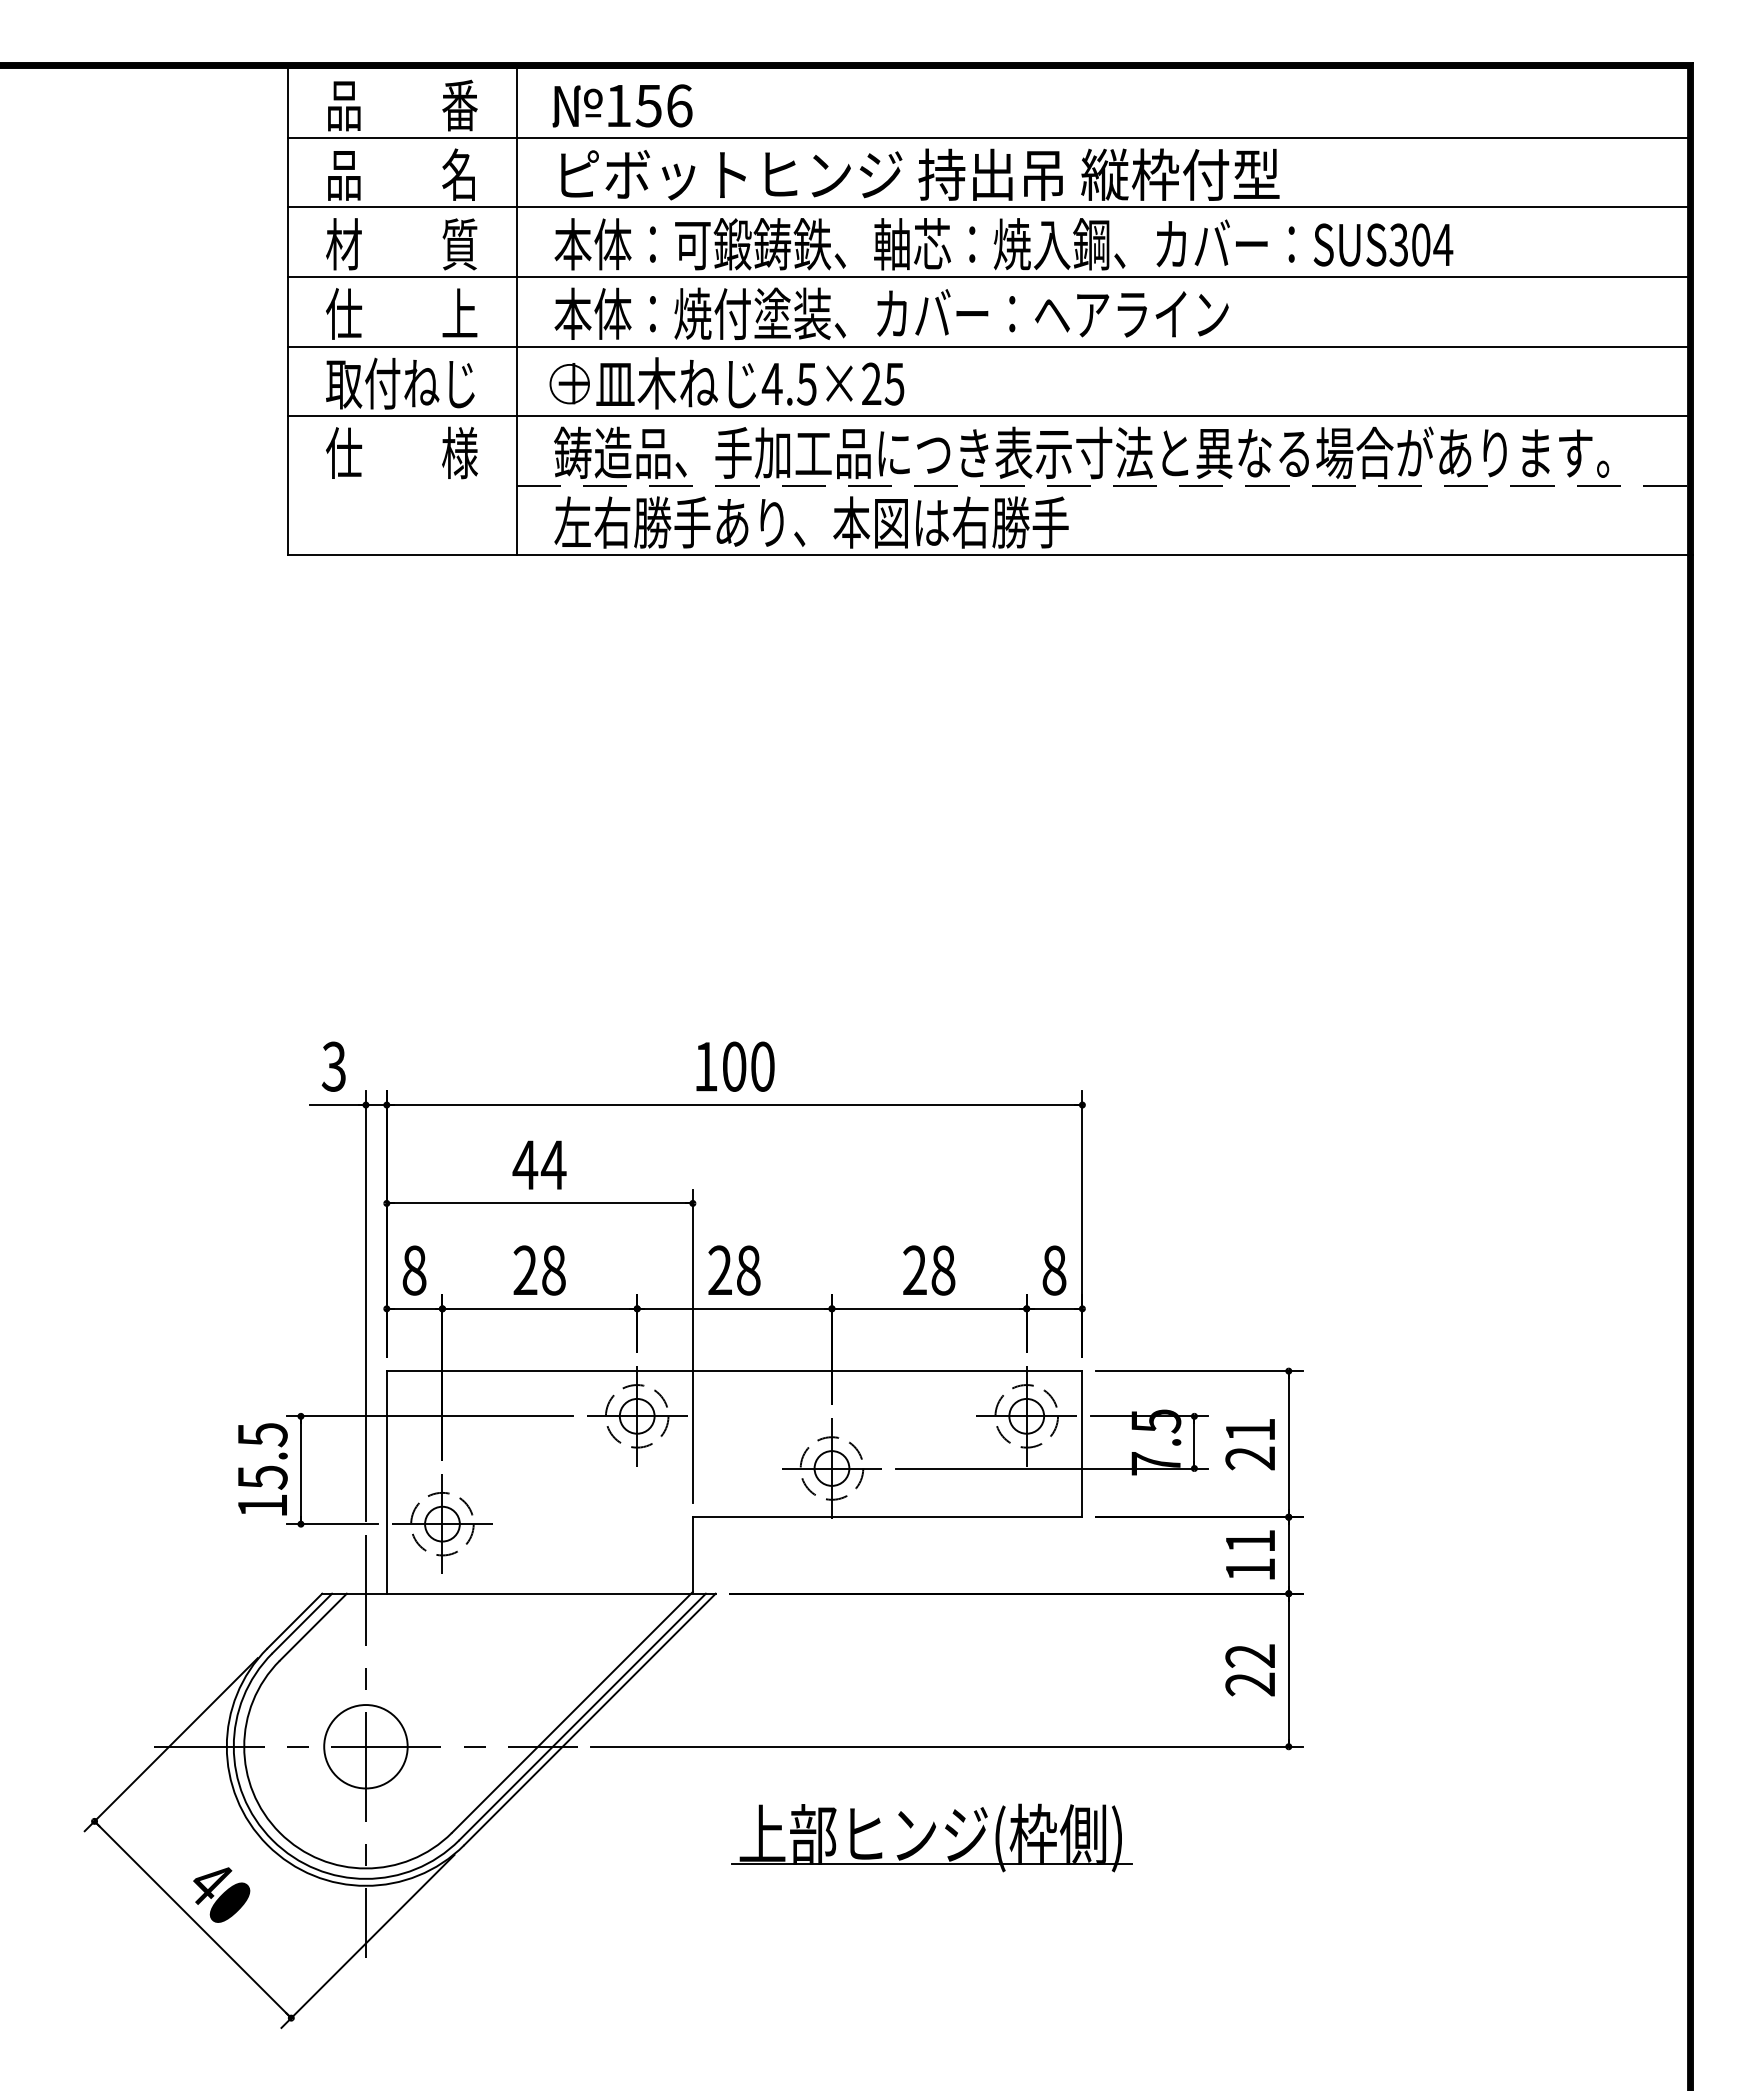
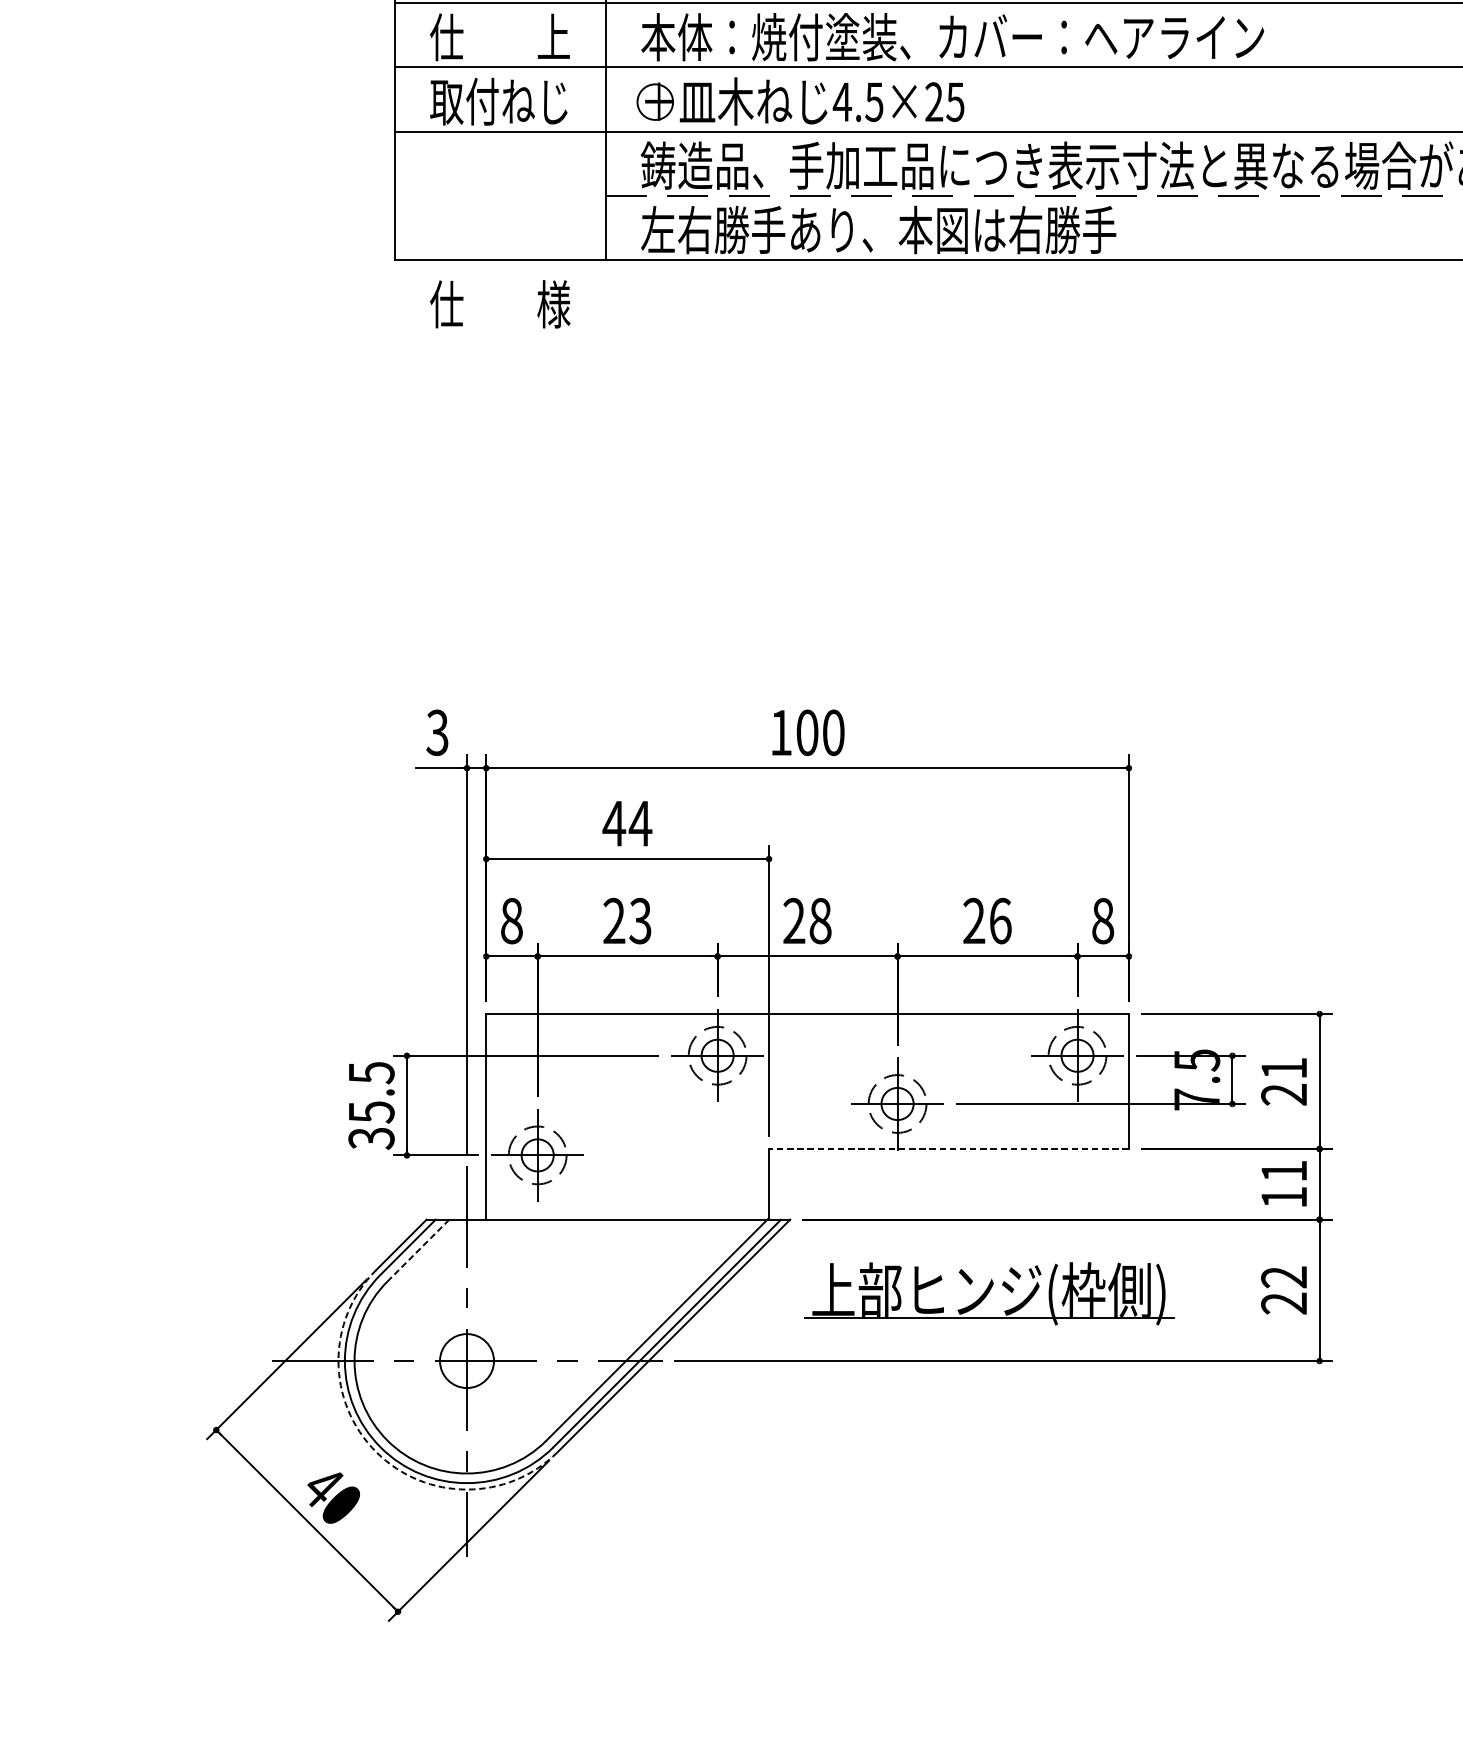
text: (401, 452) -> (499, 303), moved
text: (553, 1270) -> (640, 921), 28 -> 23
text: (943, 1270) -> (1000, 921), 28 -> 26
text: (262, 1506) -> (371, 1139), 15.5 -> 35.5
line: (887, 1517) -> (948, 1149), solid -> dashed
line: (313, 1627) -> (418, 1250), solid -> dashed
circle: (365, 1746) -> (466, 1360), size x0.7
part: (931, 1837) -> (989, 1293), moved
arc: (267, 1845) -> (376, 1452), solid -> dashed

